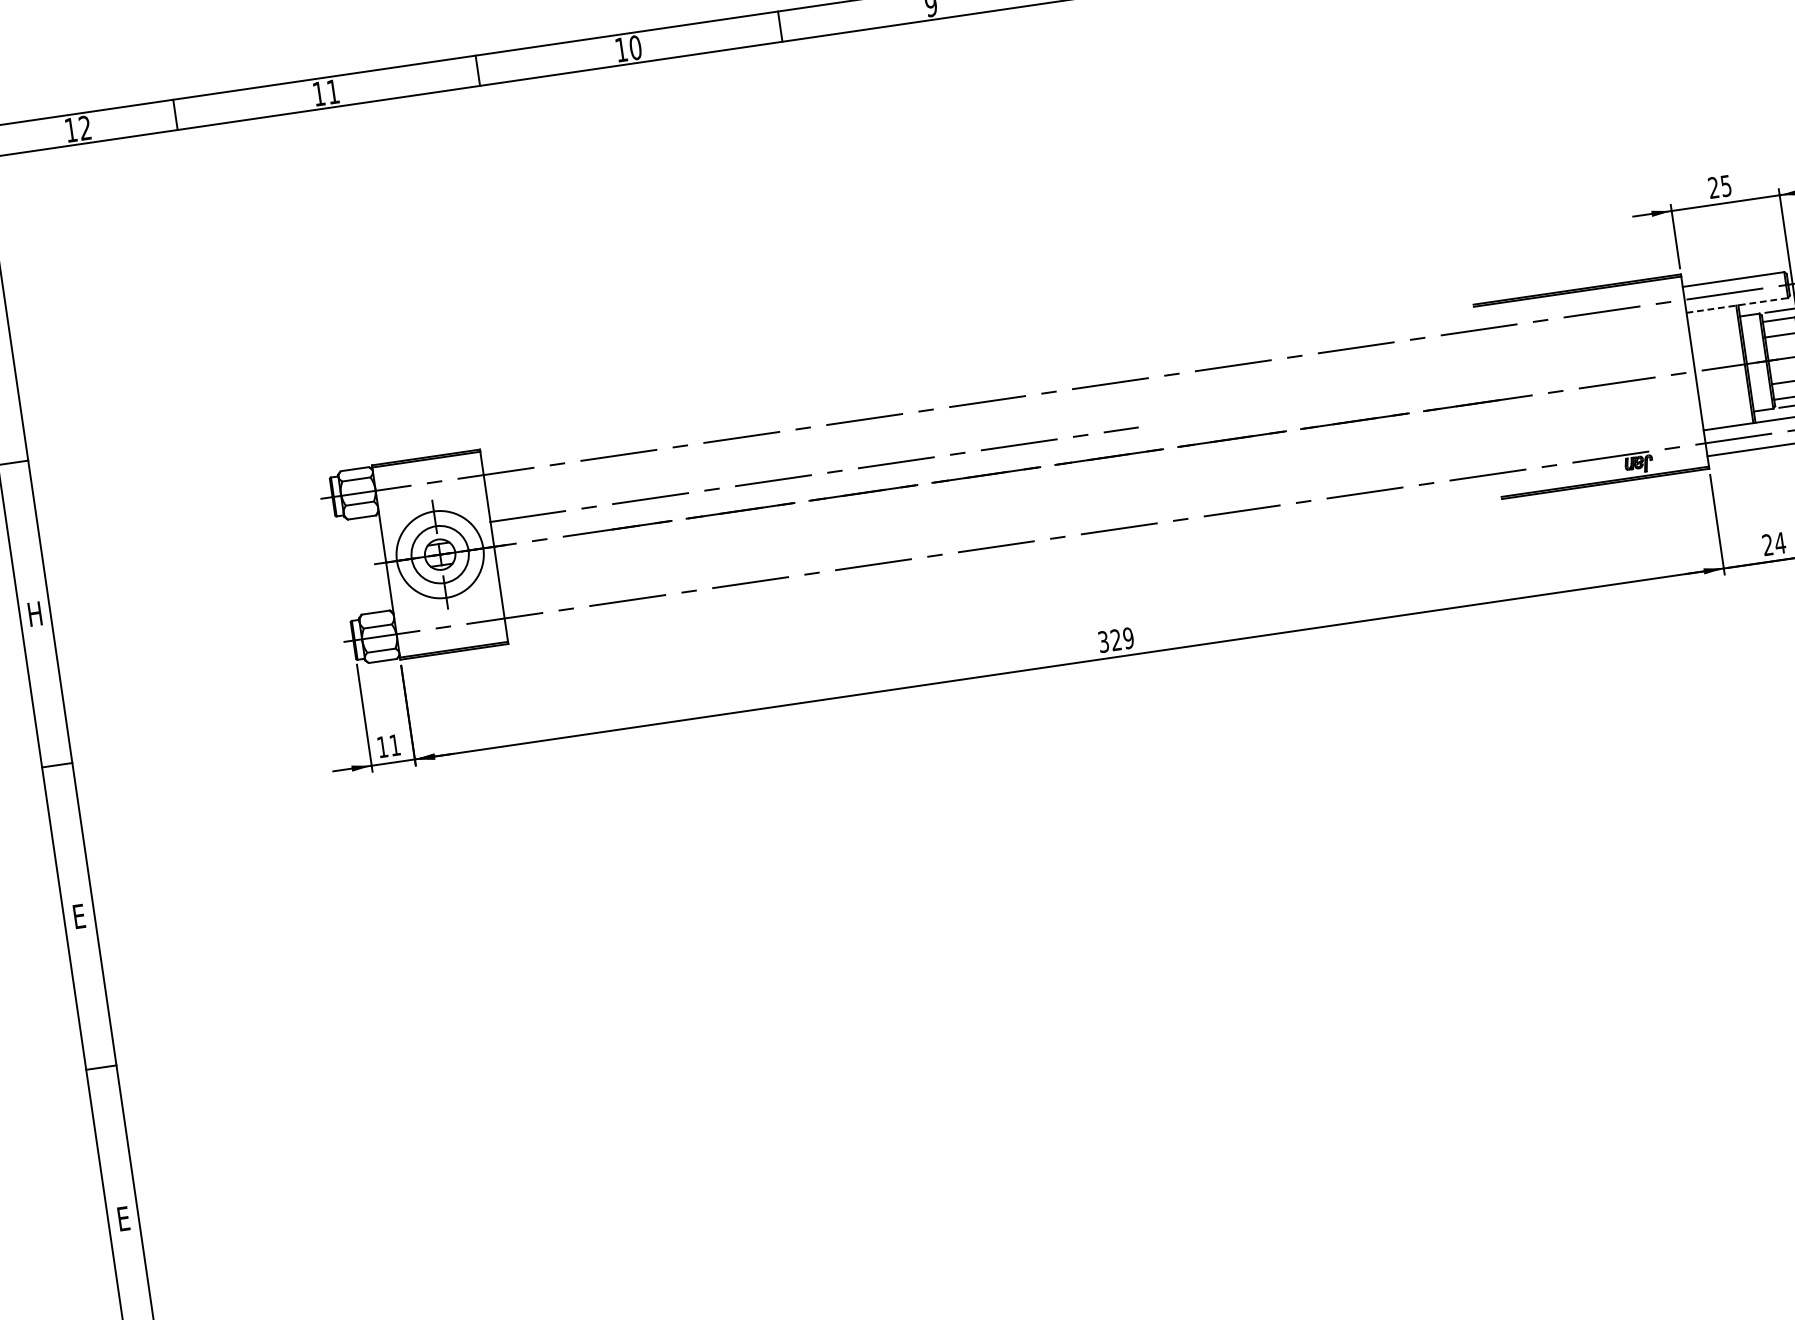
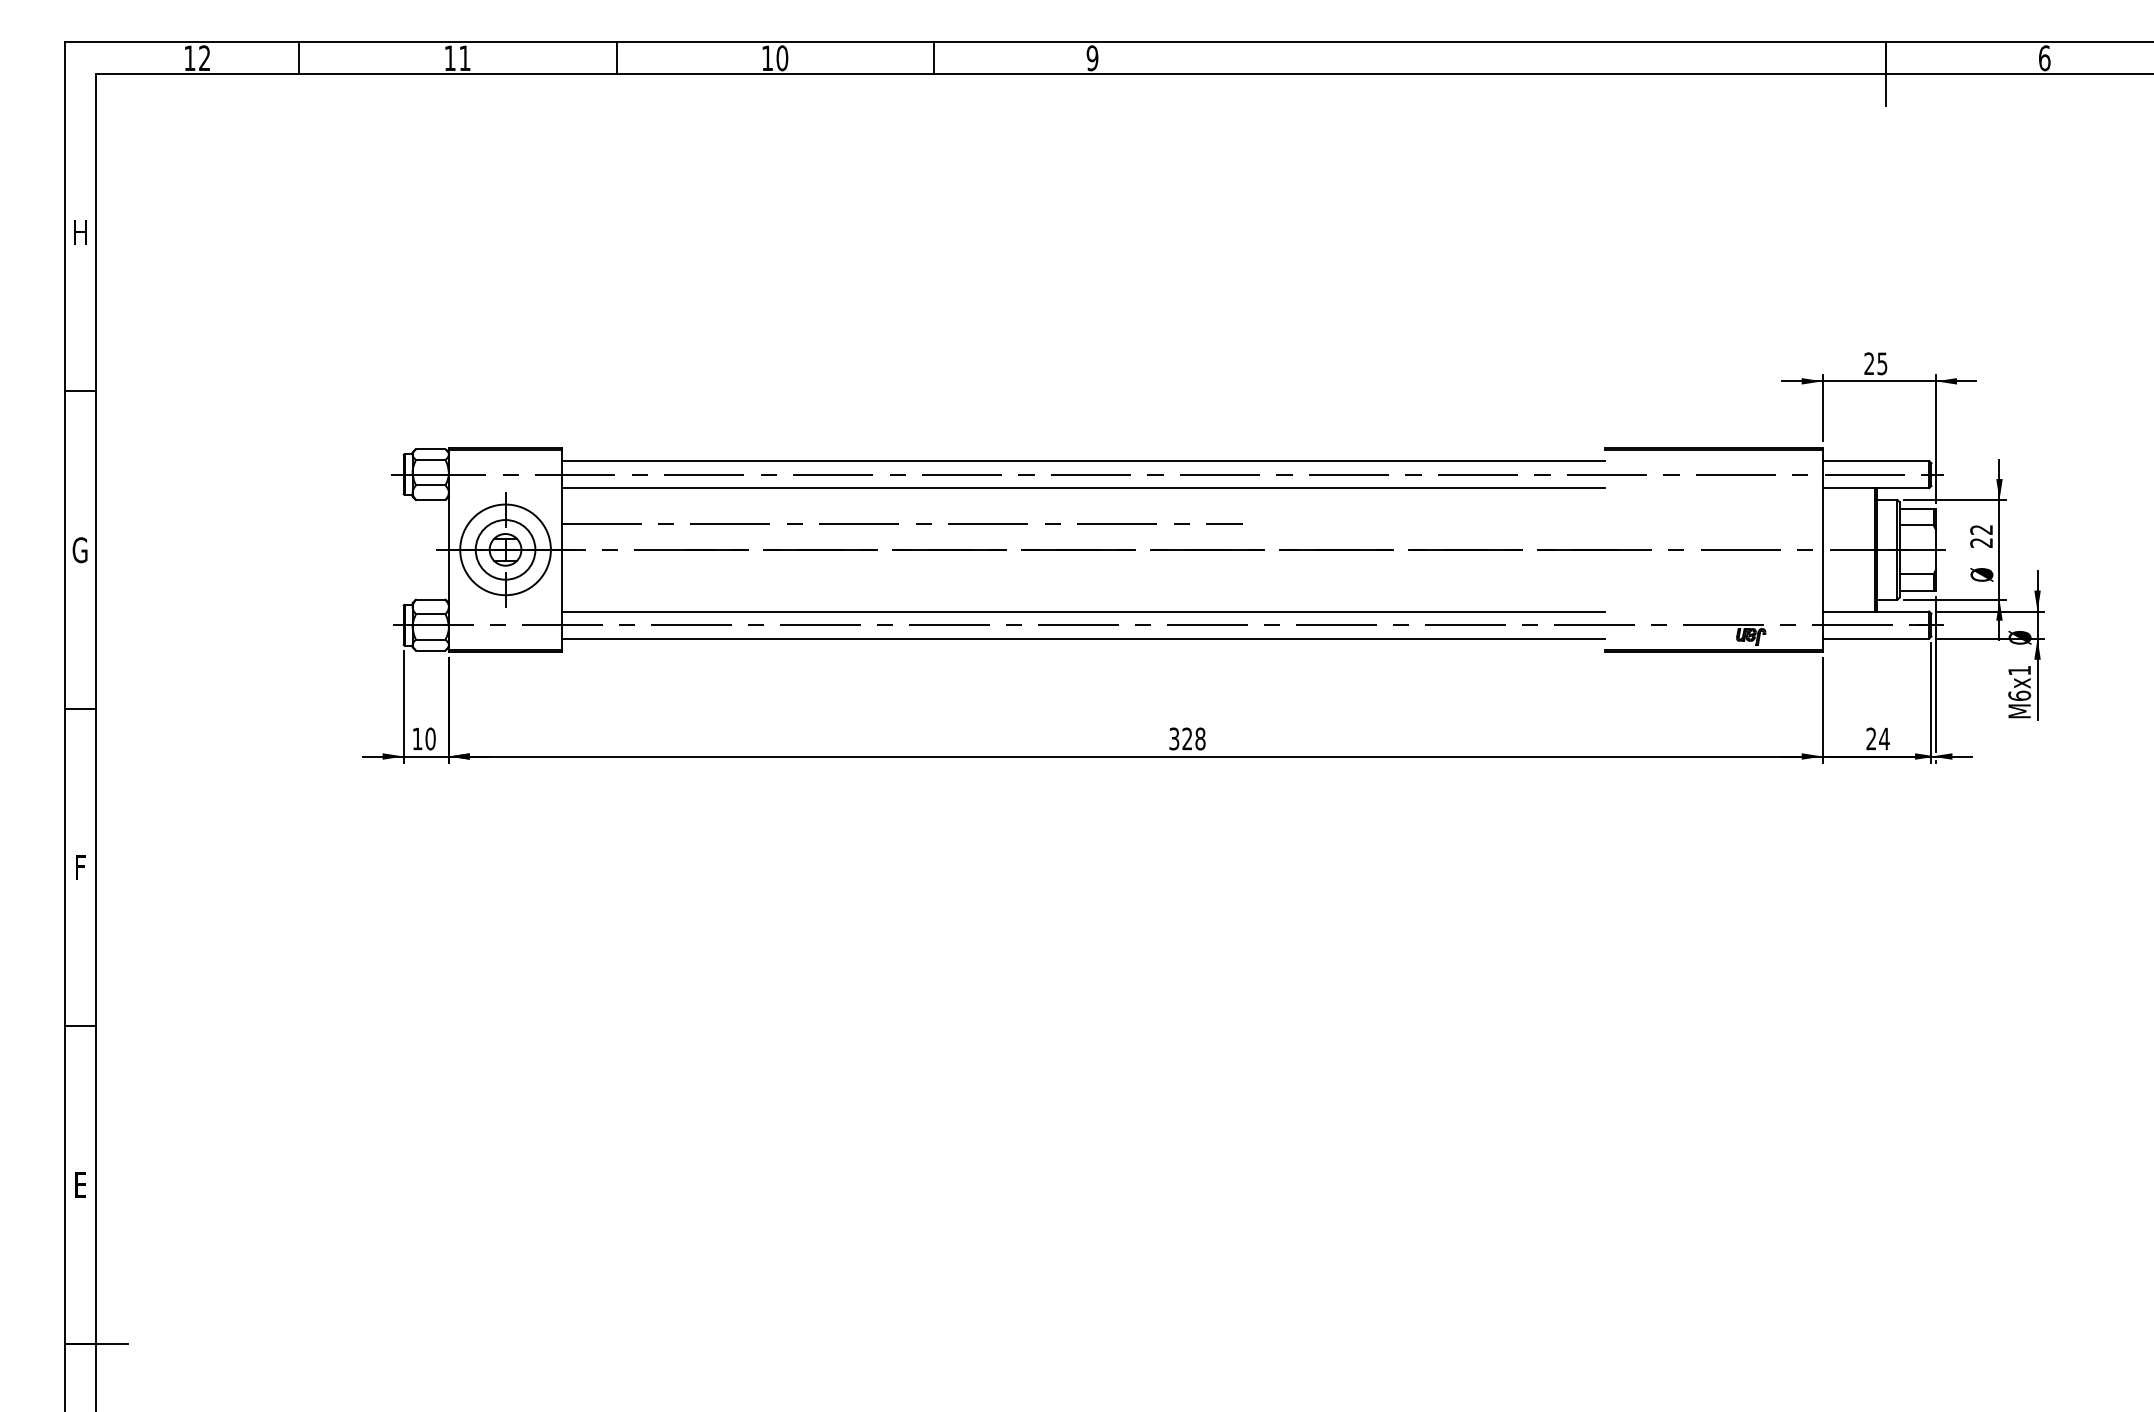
line: (1737, 305) -> (1876, 488), dashed -> solid
line: (978, 390) -> (1083, 461), added
line: (982, 415) -> (1083, 488), added
line: (999, 533) -> (1083, 611), added
line: (1003, 558) -> (1083, 638), added
text: (34, 614) -> (79, 550), H -> G
text: (1128, 637) -> (1200, 738), 329 -> 328
text: (394, 744) -> (430, 738), 11 -> 10
text: (79, 916) -> (80, 867), E -> F

